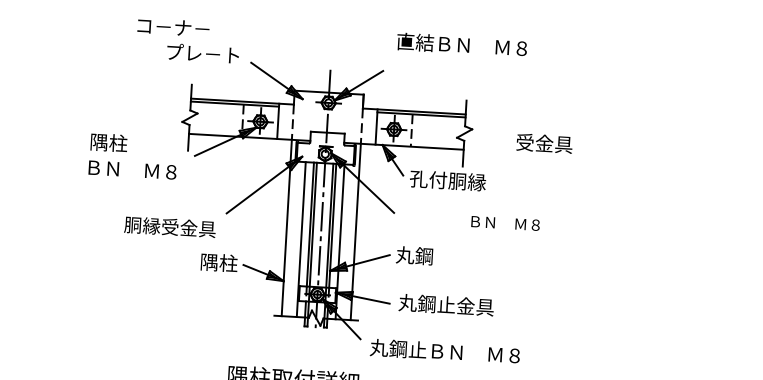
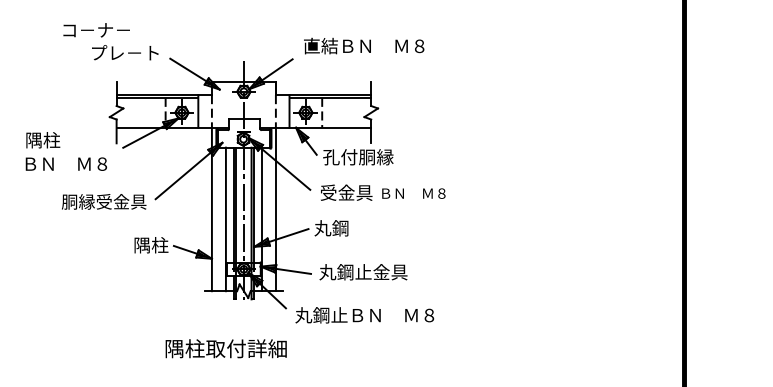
text: (462, 44) -> (364, 45), moved
text: (544, 143) -> (346, 192), moved
text: (170, 226) -> (104, 201), moved

